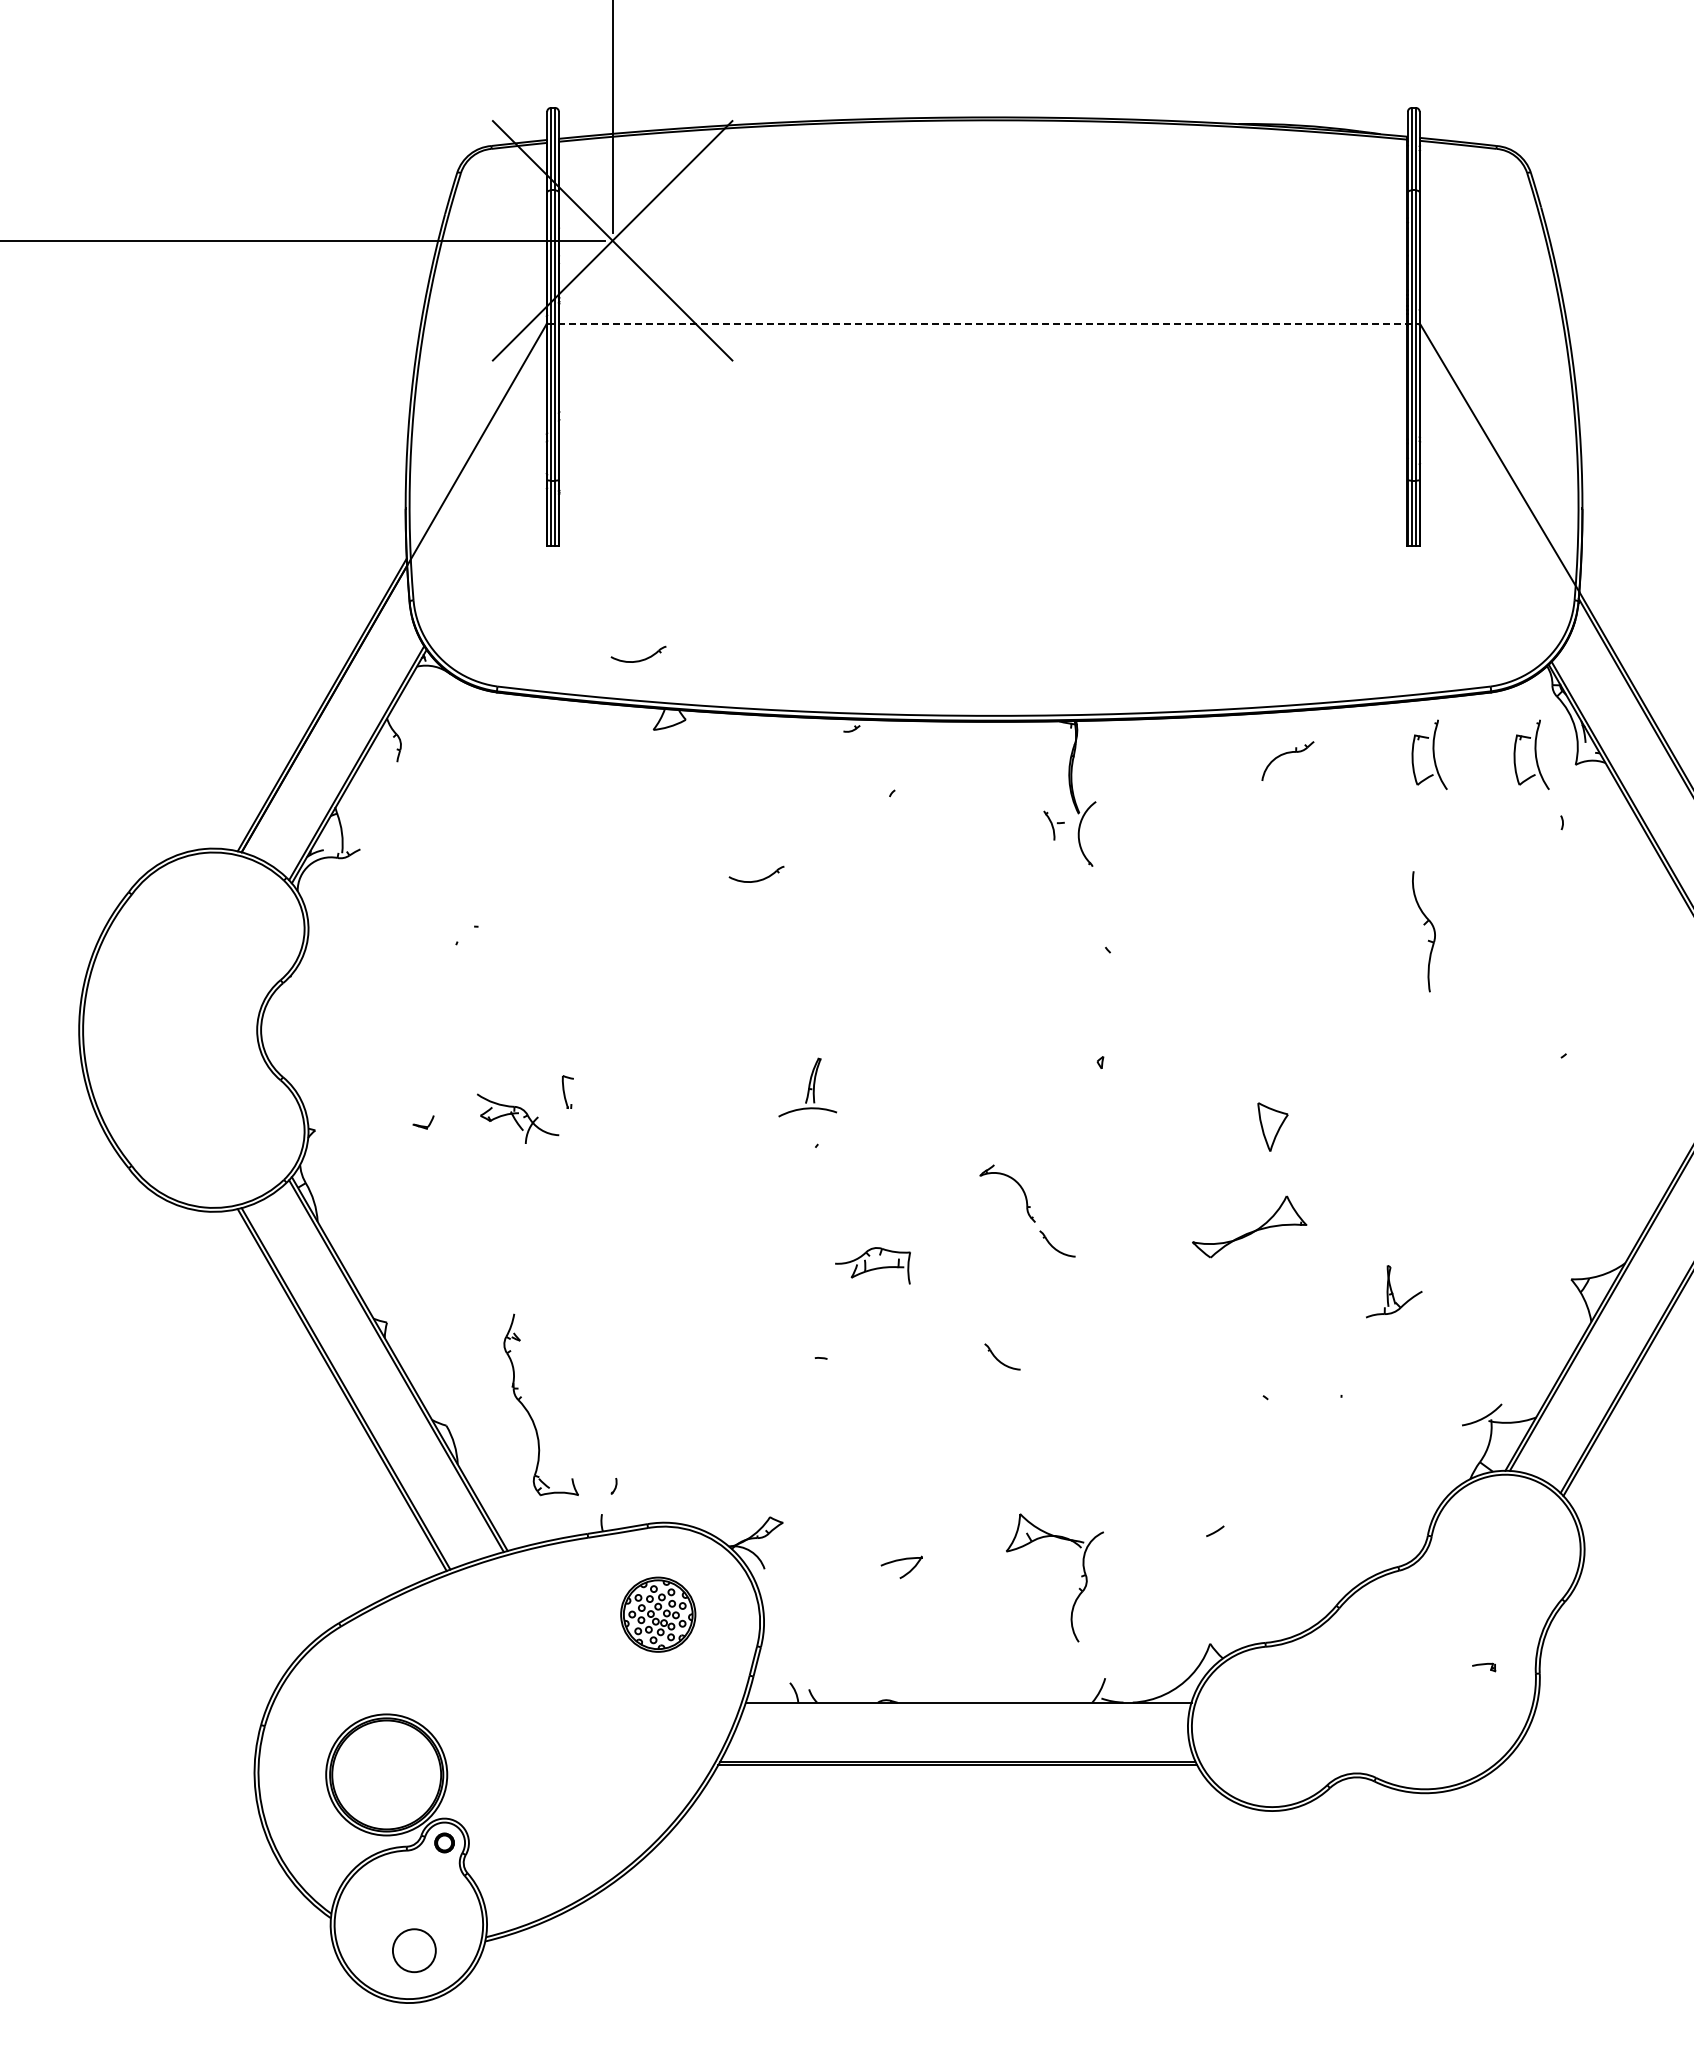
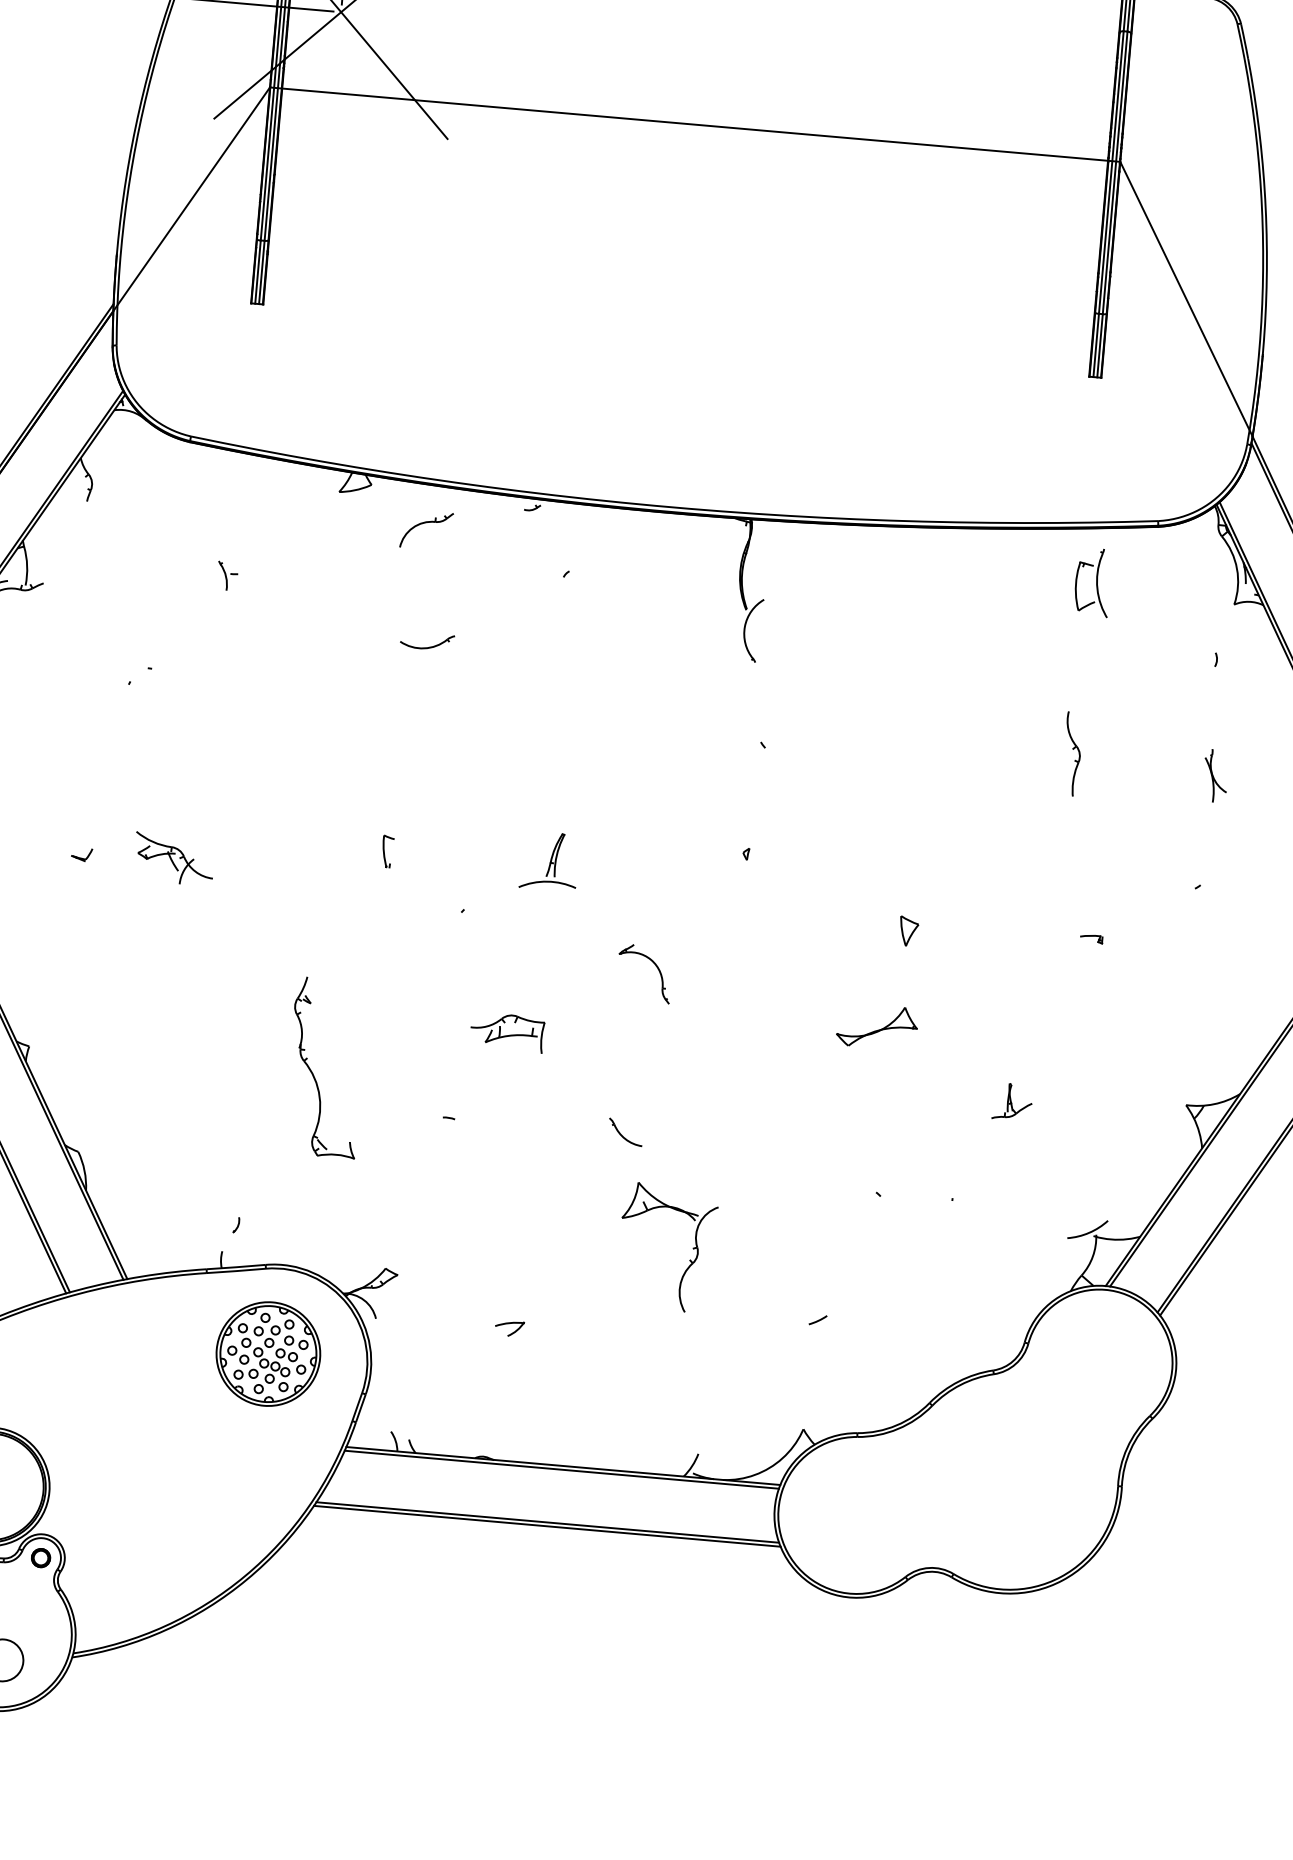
line: (983, 323) -> (695, 124), dashed -> solid
part: (640, 659) -> (332, 422), removed
part: (1286, 754) -> (425, 523), moved
part: (1531, 754) -> (1192, 590), removed
part: (1053, 825) -> (226, 575), moved
part: (1423, 931) -> (1071, 753), size x0.71
part: (1571, 941) -> (1215, 776), added
part: (807, 1087) -> (549, 861), moved
part: (567, 1091) -> (387, 850), moved
part: (1273, 1126) -> (909, 930), size x0.62
part: (1249, 1226) -> (877, 1026), size x0.71
part: (1057, 1243) -> (688, 1026), removed
part: (1393, 1291) -> (1012, 1101), size x0.71
part: (528, 1410) -> (313, 1072), moved
part: (901, 1566) -> (509, 1327), size x0.71
part: (1078, 1588) -> (689, 1260), moved
part: (658, 1614) -> (268, 1353), size x1.43
part: (1484, 1667) -> (1092, 939), moved
line: (967, 1706) -> (561, 1469), added

